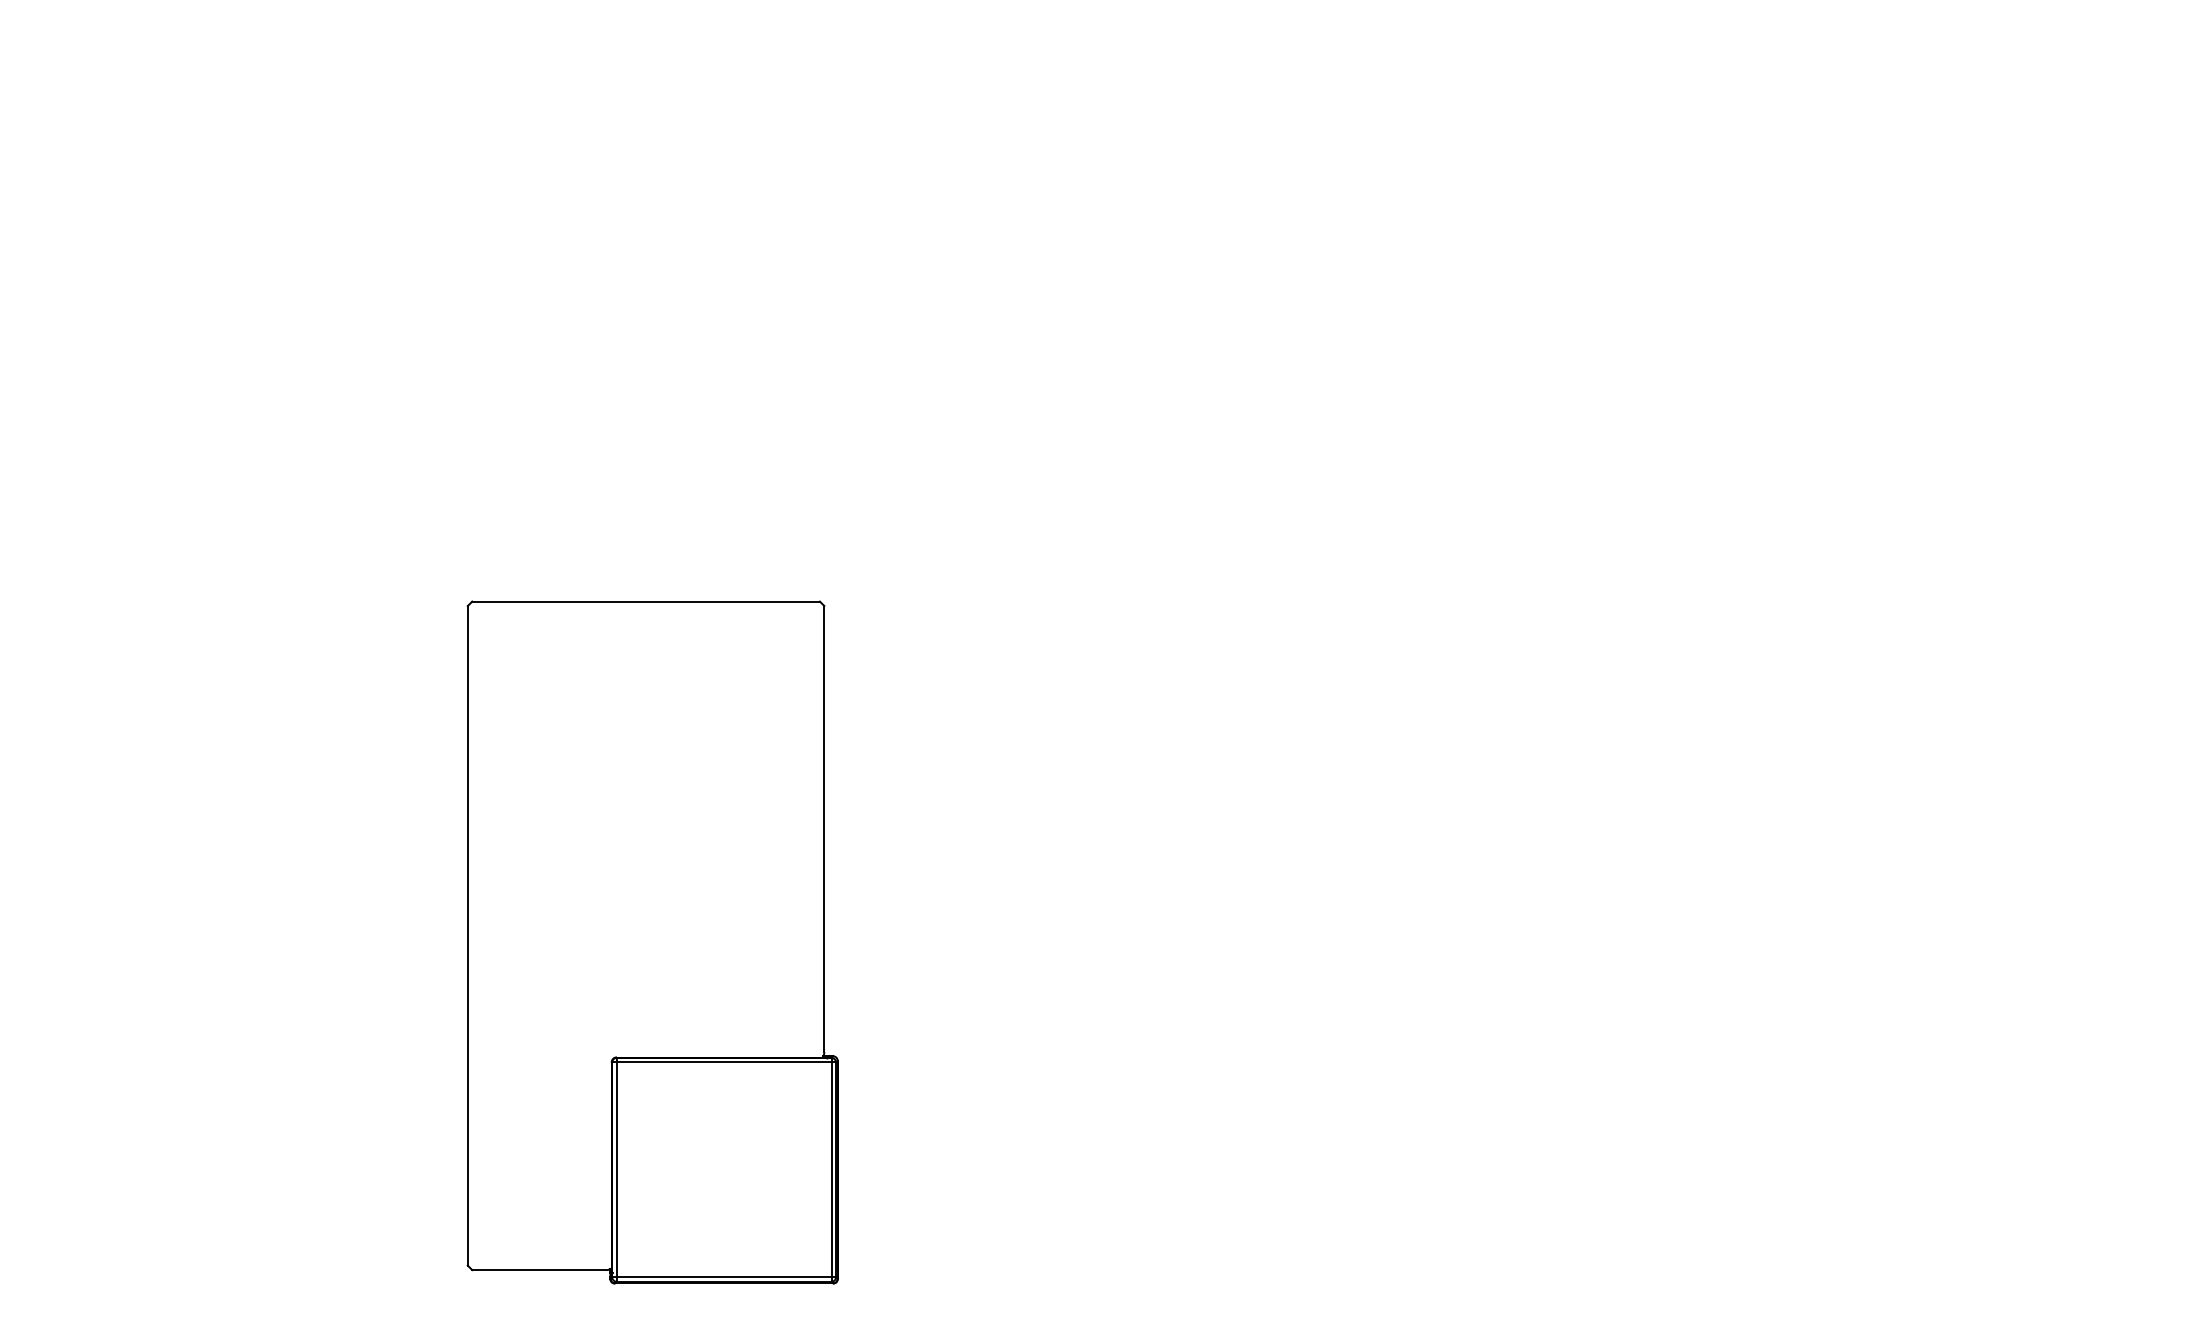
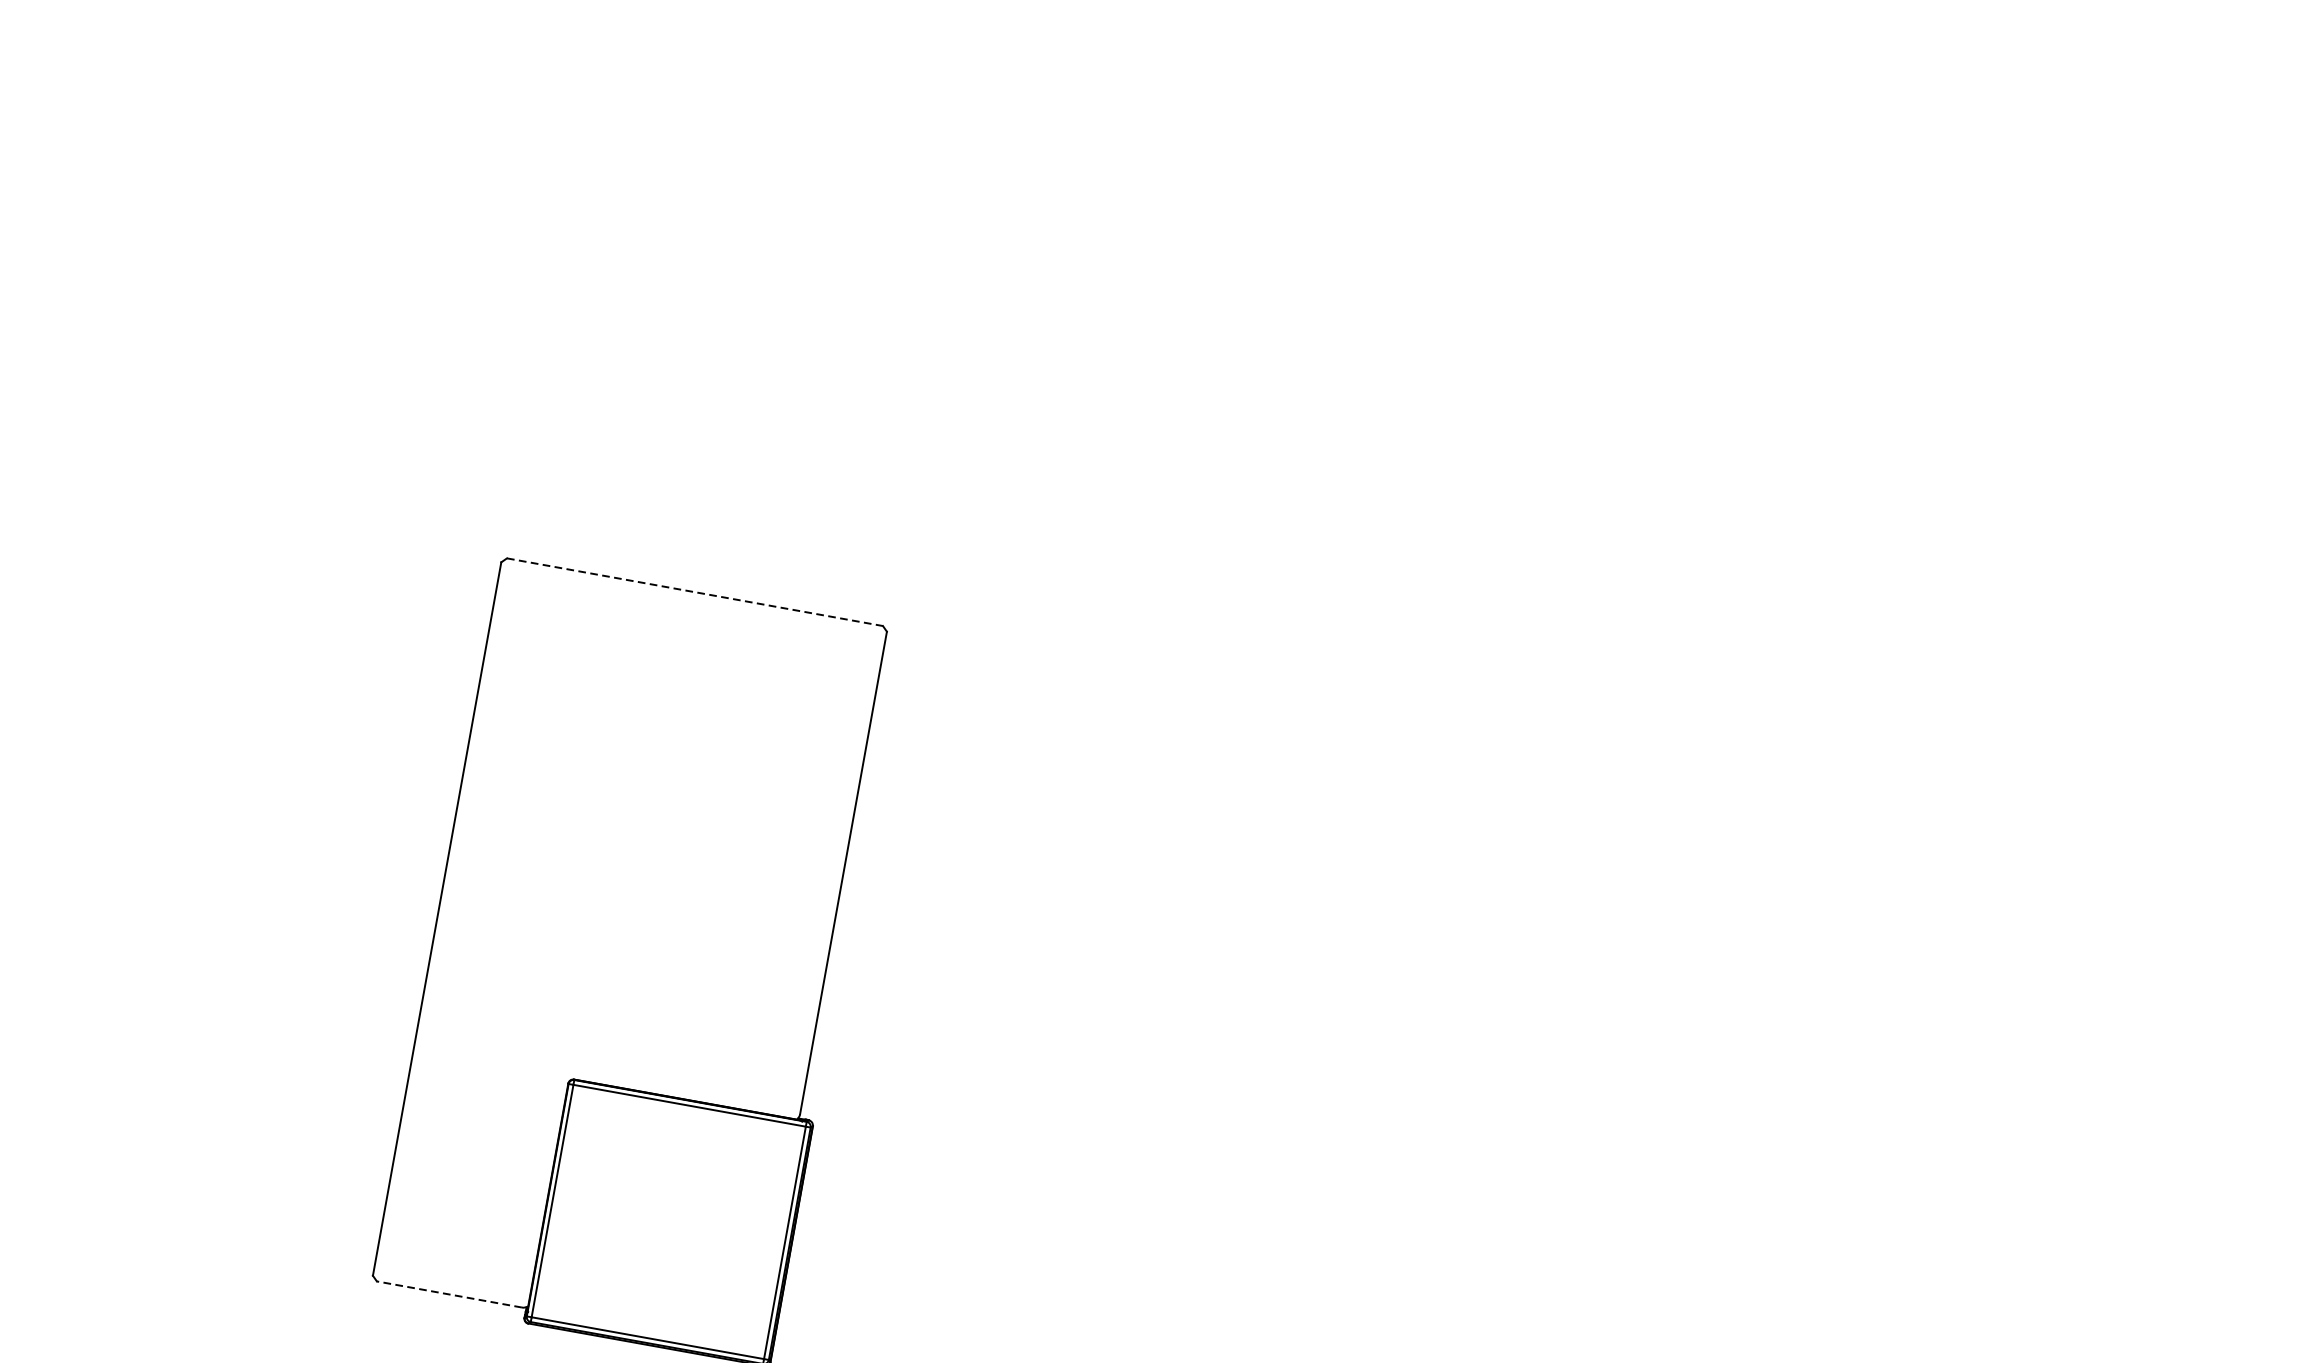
line: (646, 601) -> (695, 592), solid -> dashed
line: (538, 1270) -> (448, 1294), solid -> dashed

